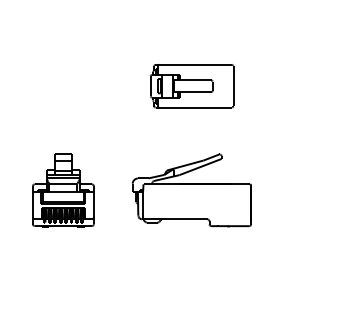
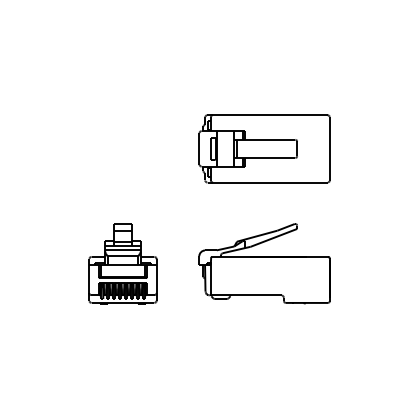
part: (191, 85) -> (264, 148), size x1.43

